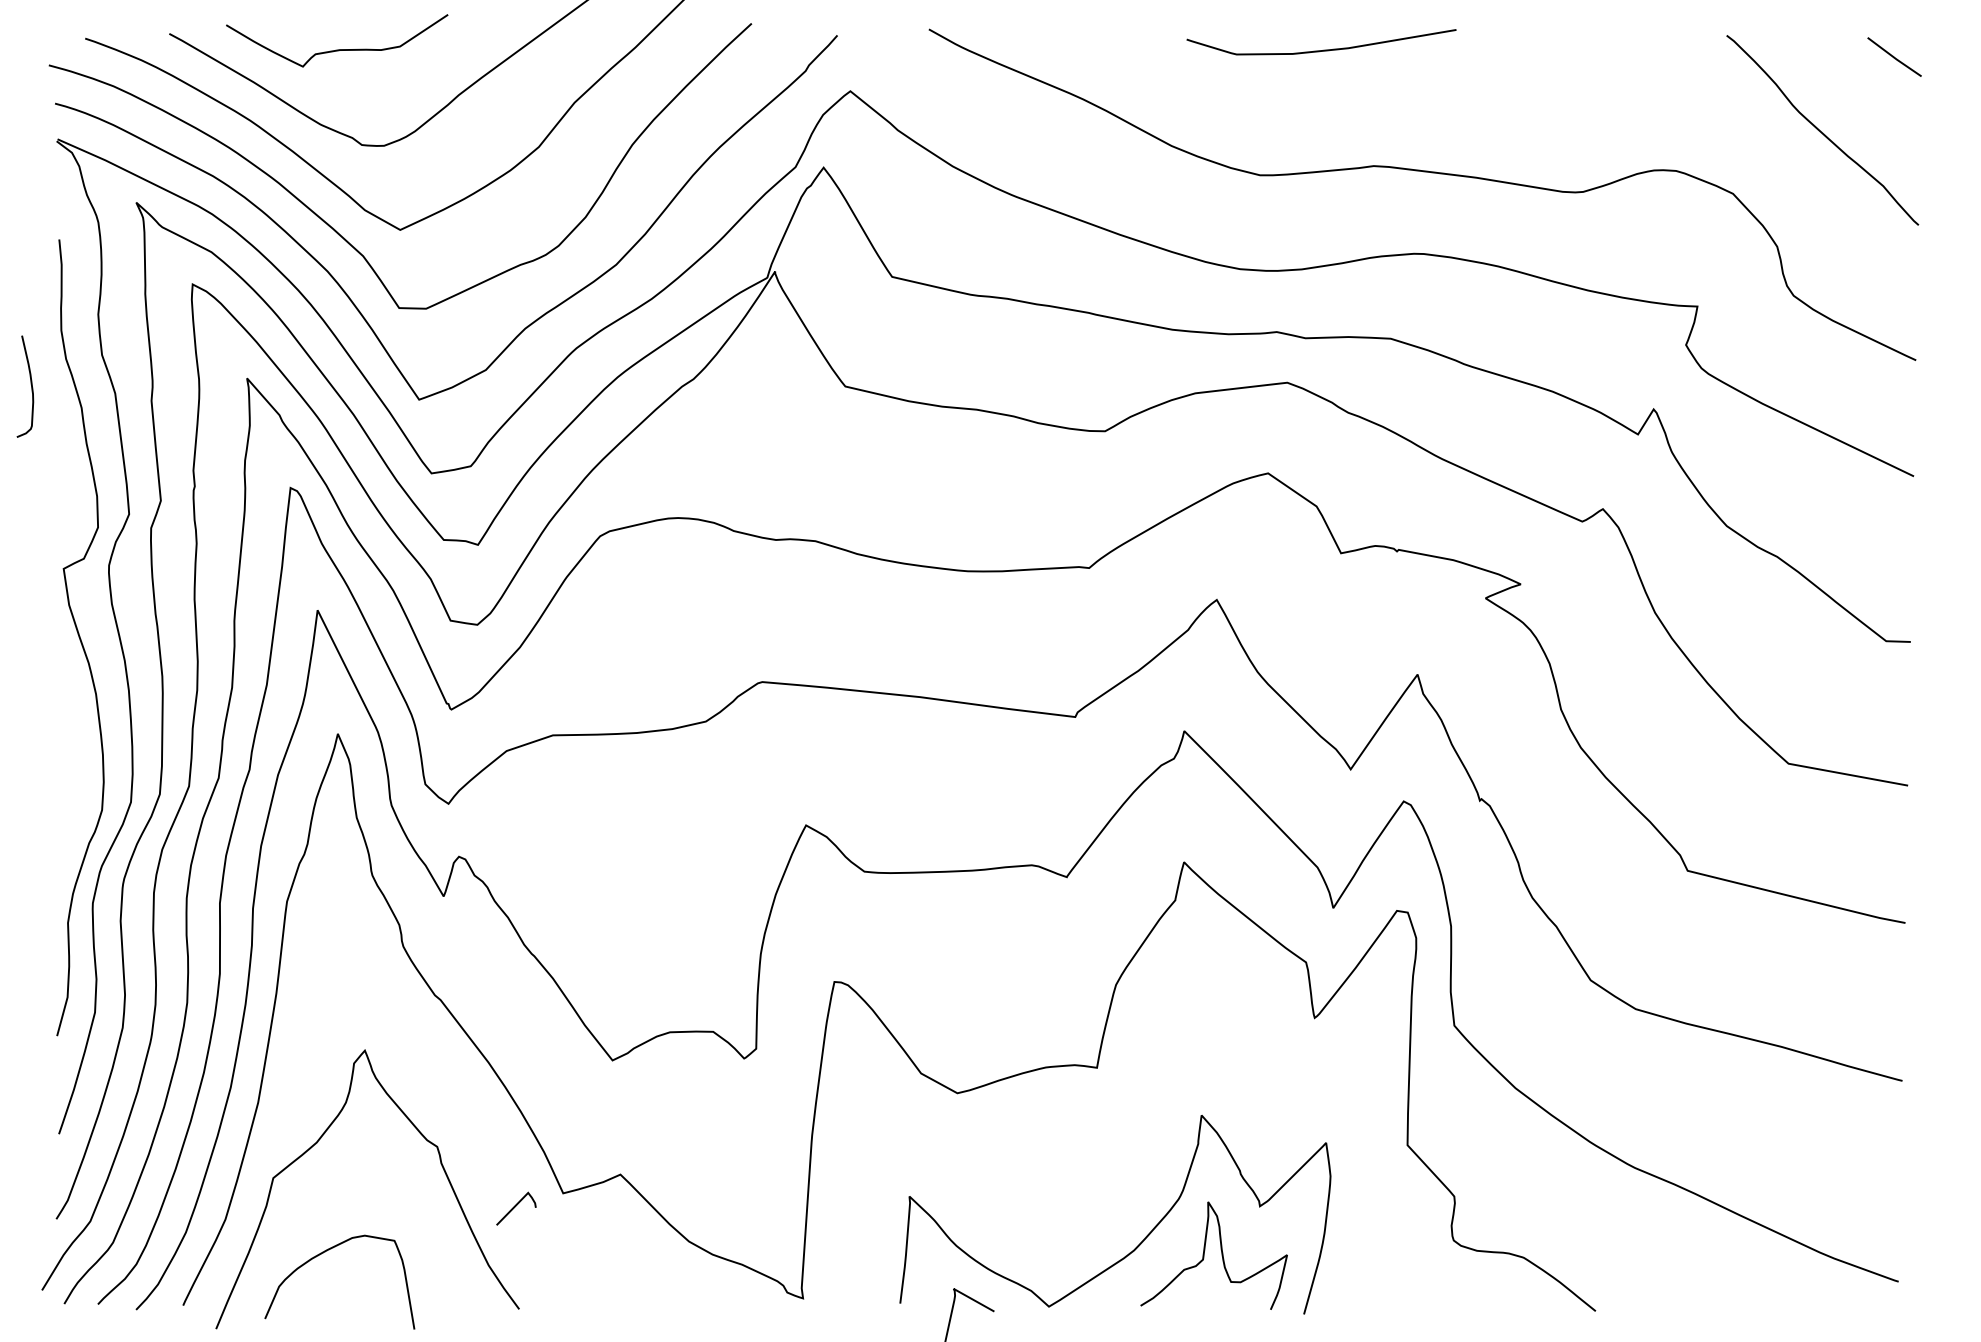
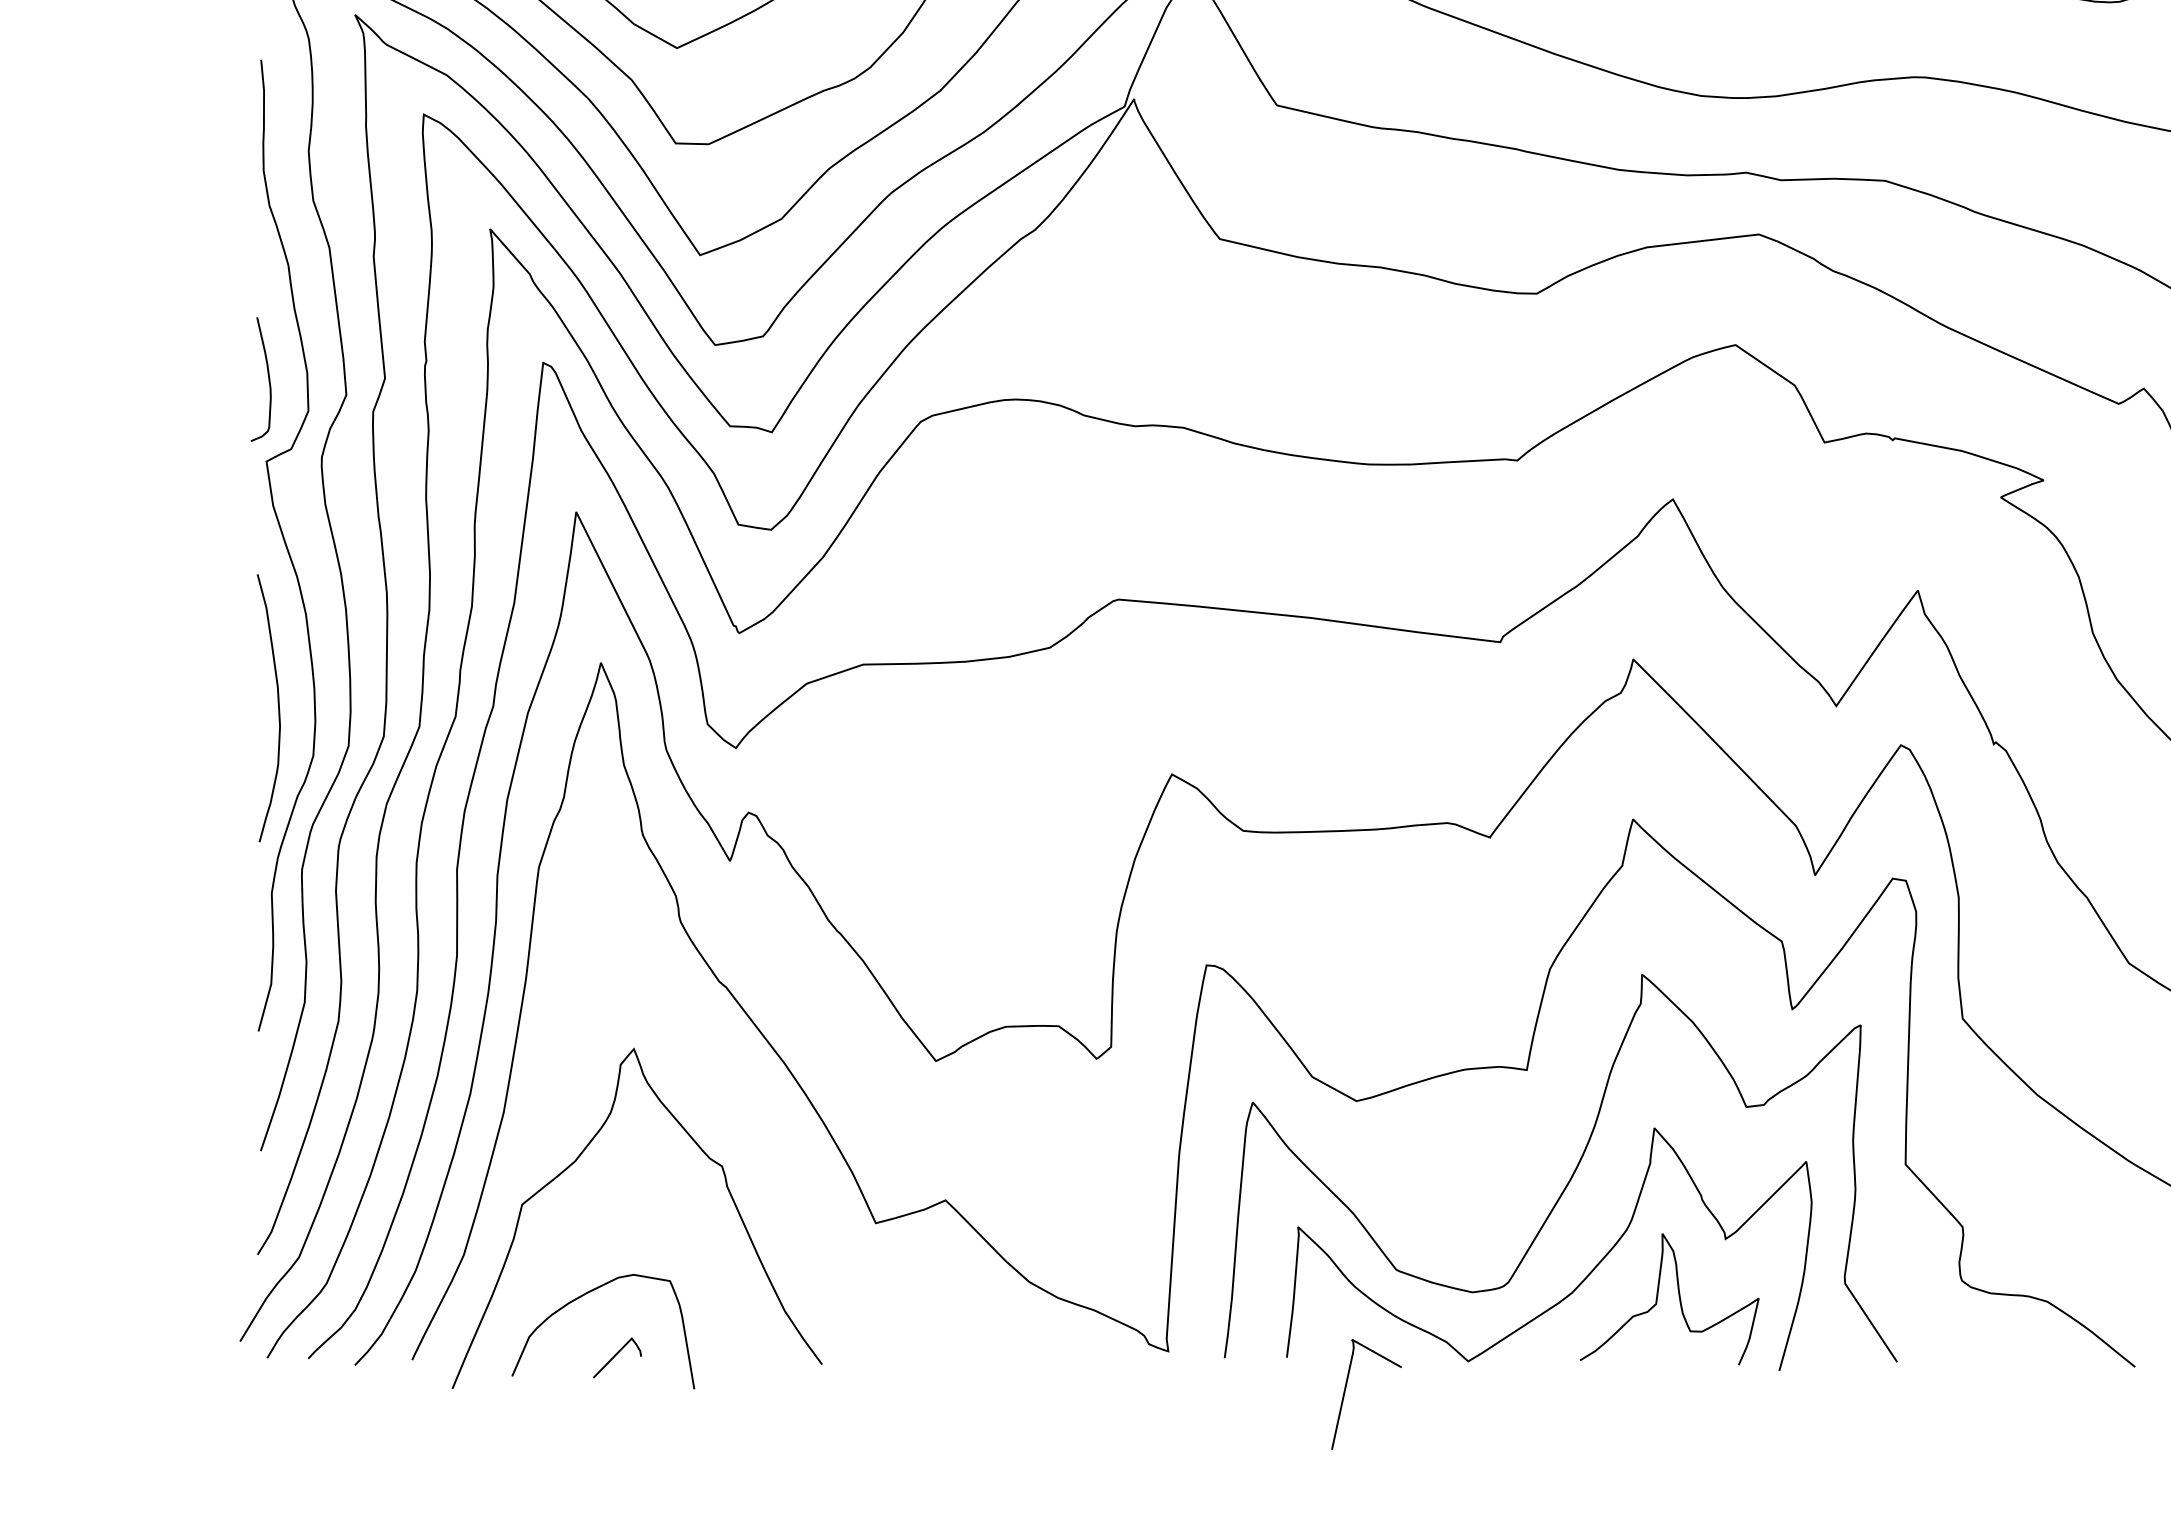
curve: (30, 384) -> (267, 376), moved
curve: (72, 768) -> (277, 705), added
curve: (1134, 1152) -> (1572, 1173), added
line: (515, 1207) -> (616, 1356), moved

